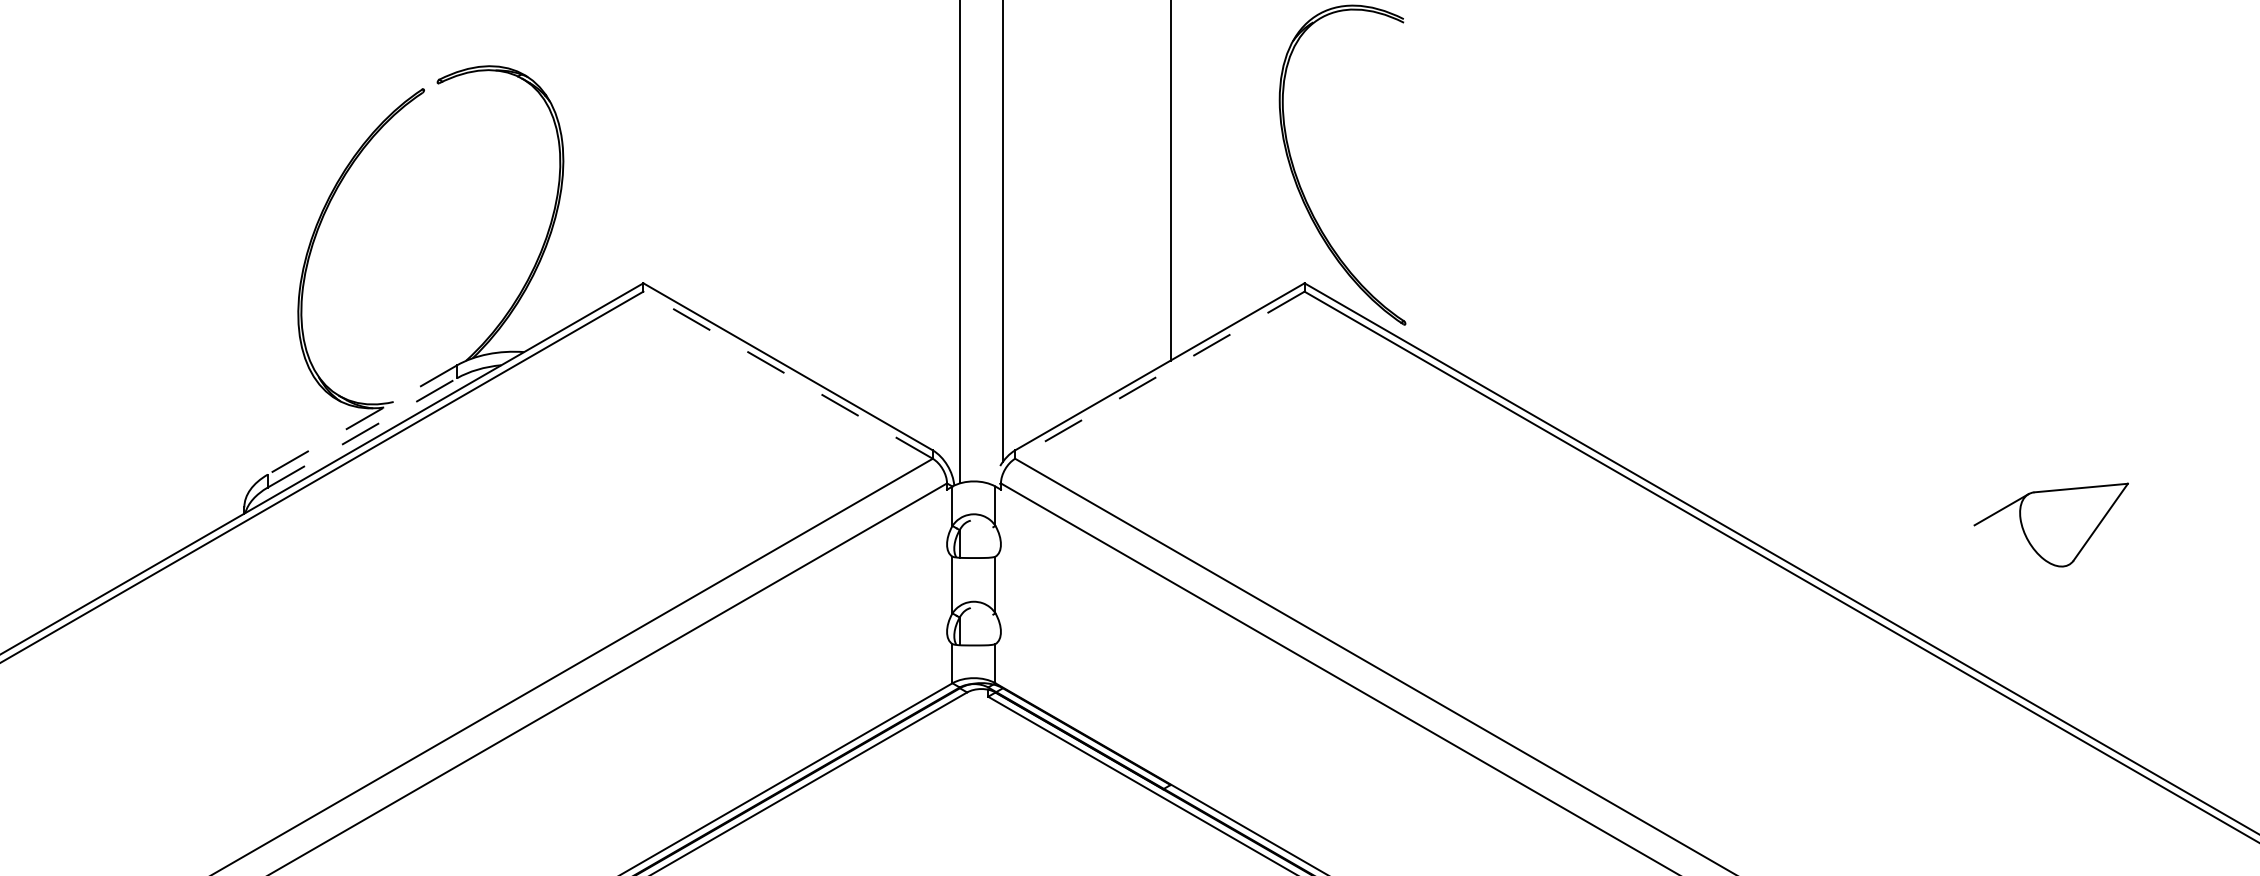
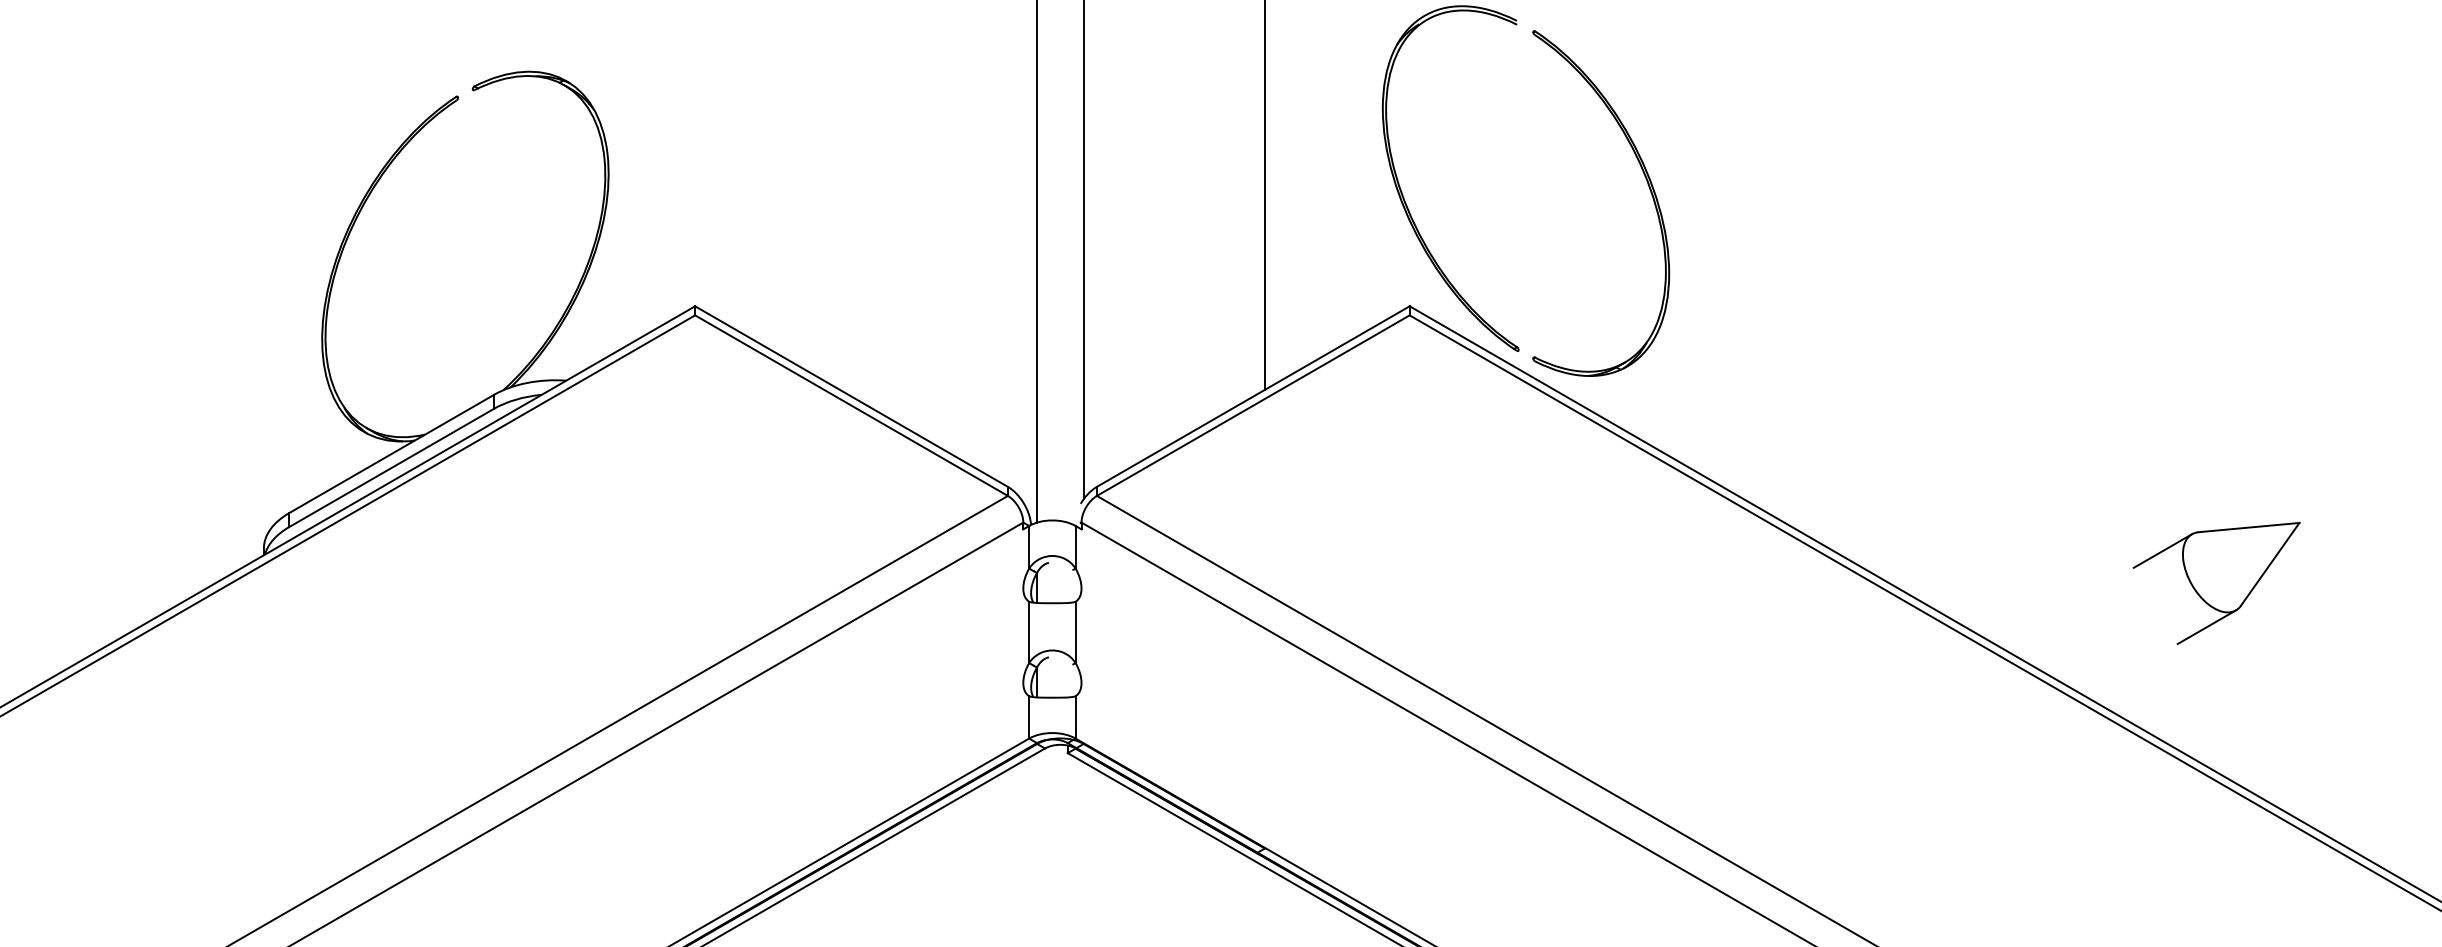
part: (1525, 173) -> (1648, 187), added
line: (787, 374) -> (850, 404), dashed -> solid
line: (1159, 375) -> (1252, 405), dashed -> solid
line: (362, 420) -> (391, 454), dashed -> solid
line: (362, 432) -> (391, 467), dashed -> solid
line: (2042, 579) -> (2207, 626), added

